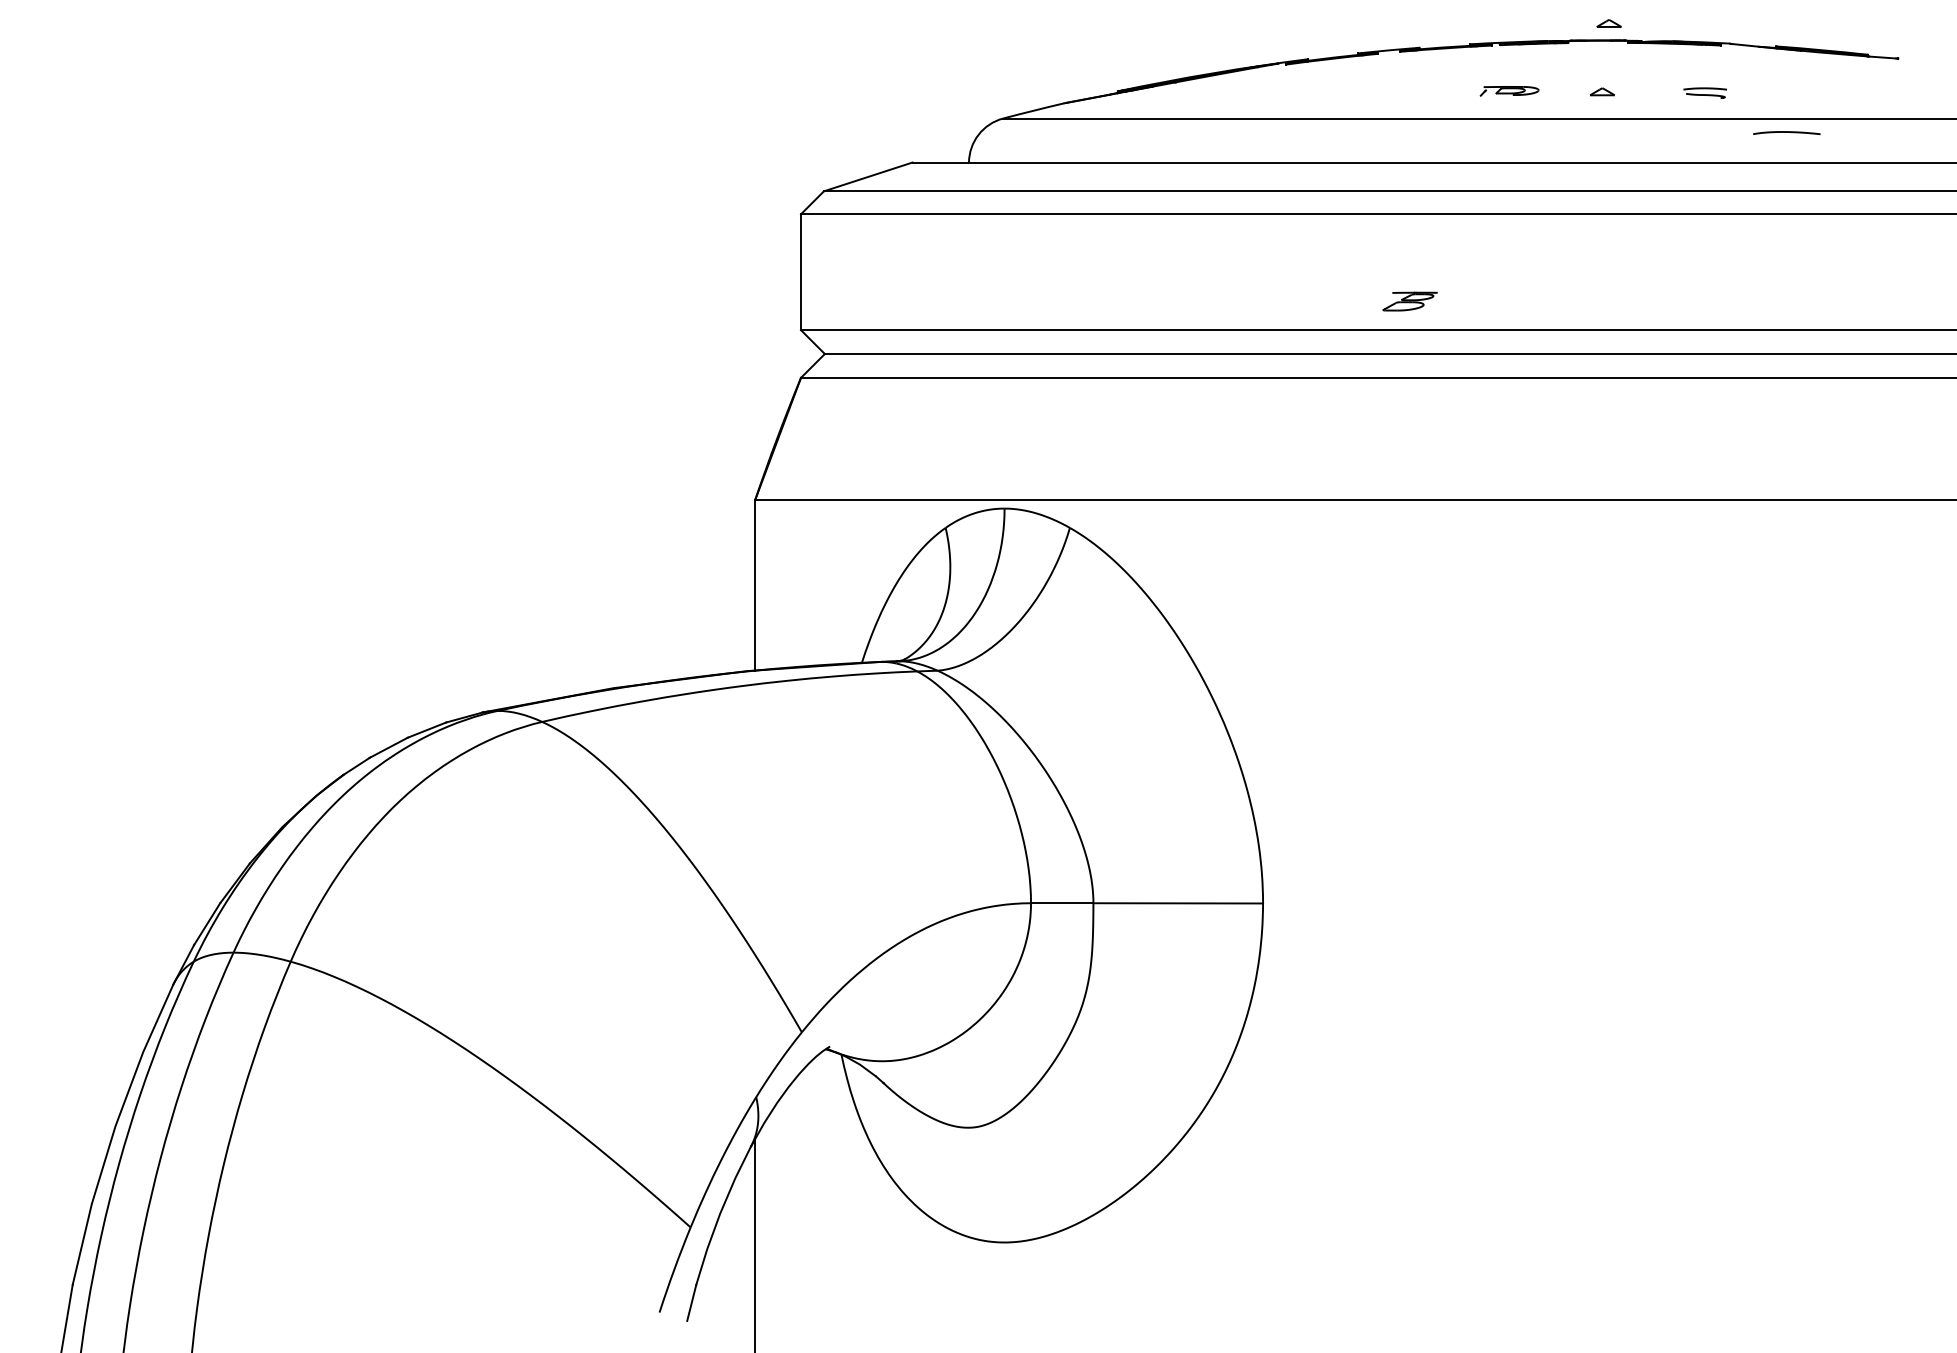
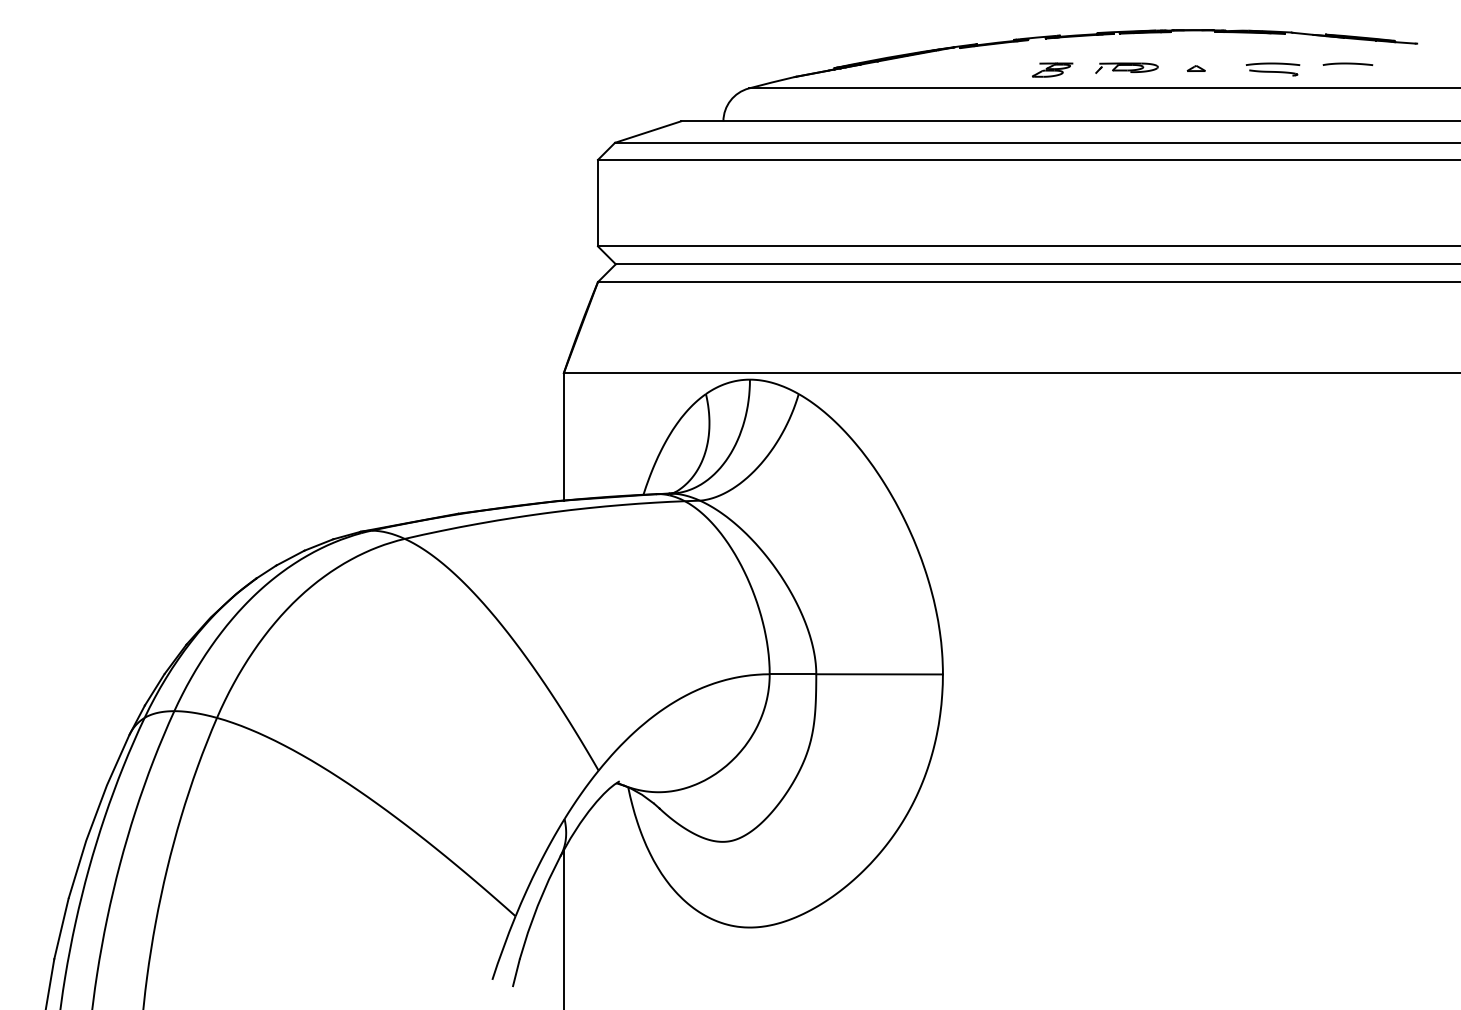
part: (1608, 23) -> (1200, 17), removed
part: (1508, 90) -> (1126, 67), size x1.43
part: (1704, 93) -> (1272, 69), size x1.67
line: (1786, 131) -> (1347, 63), moved
part: (1409, 300) -> (1052, 69), moved

